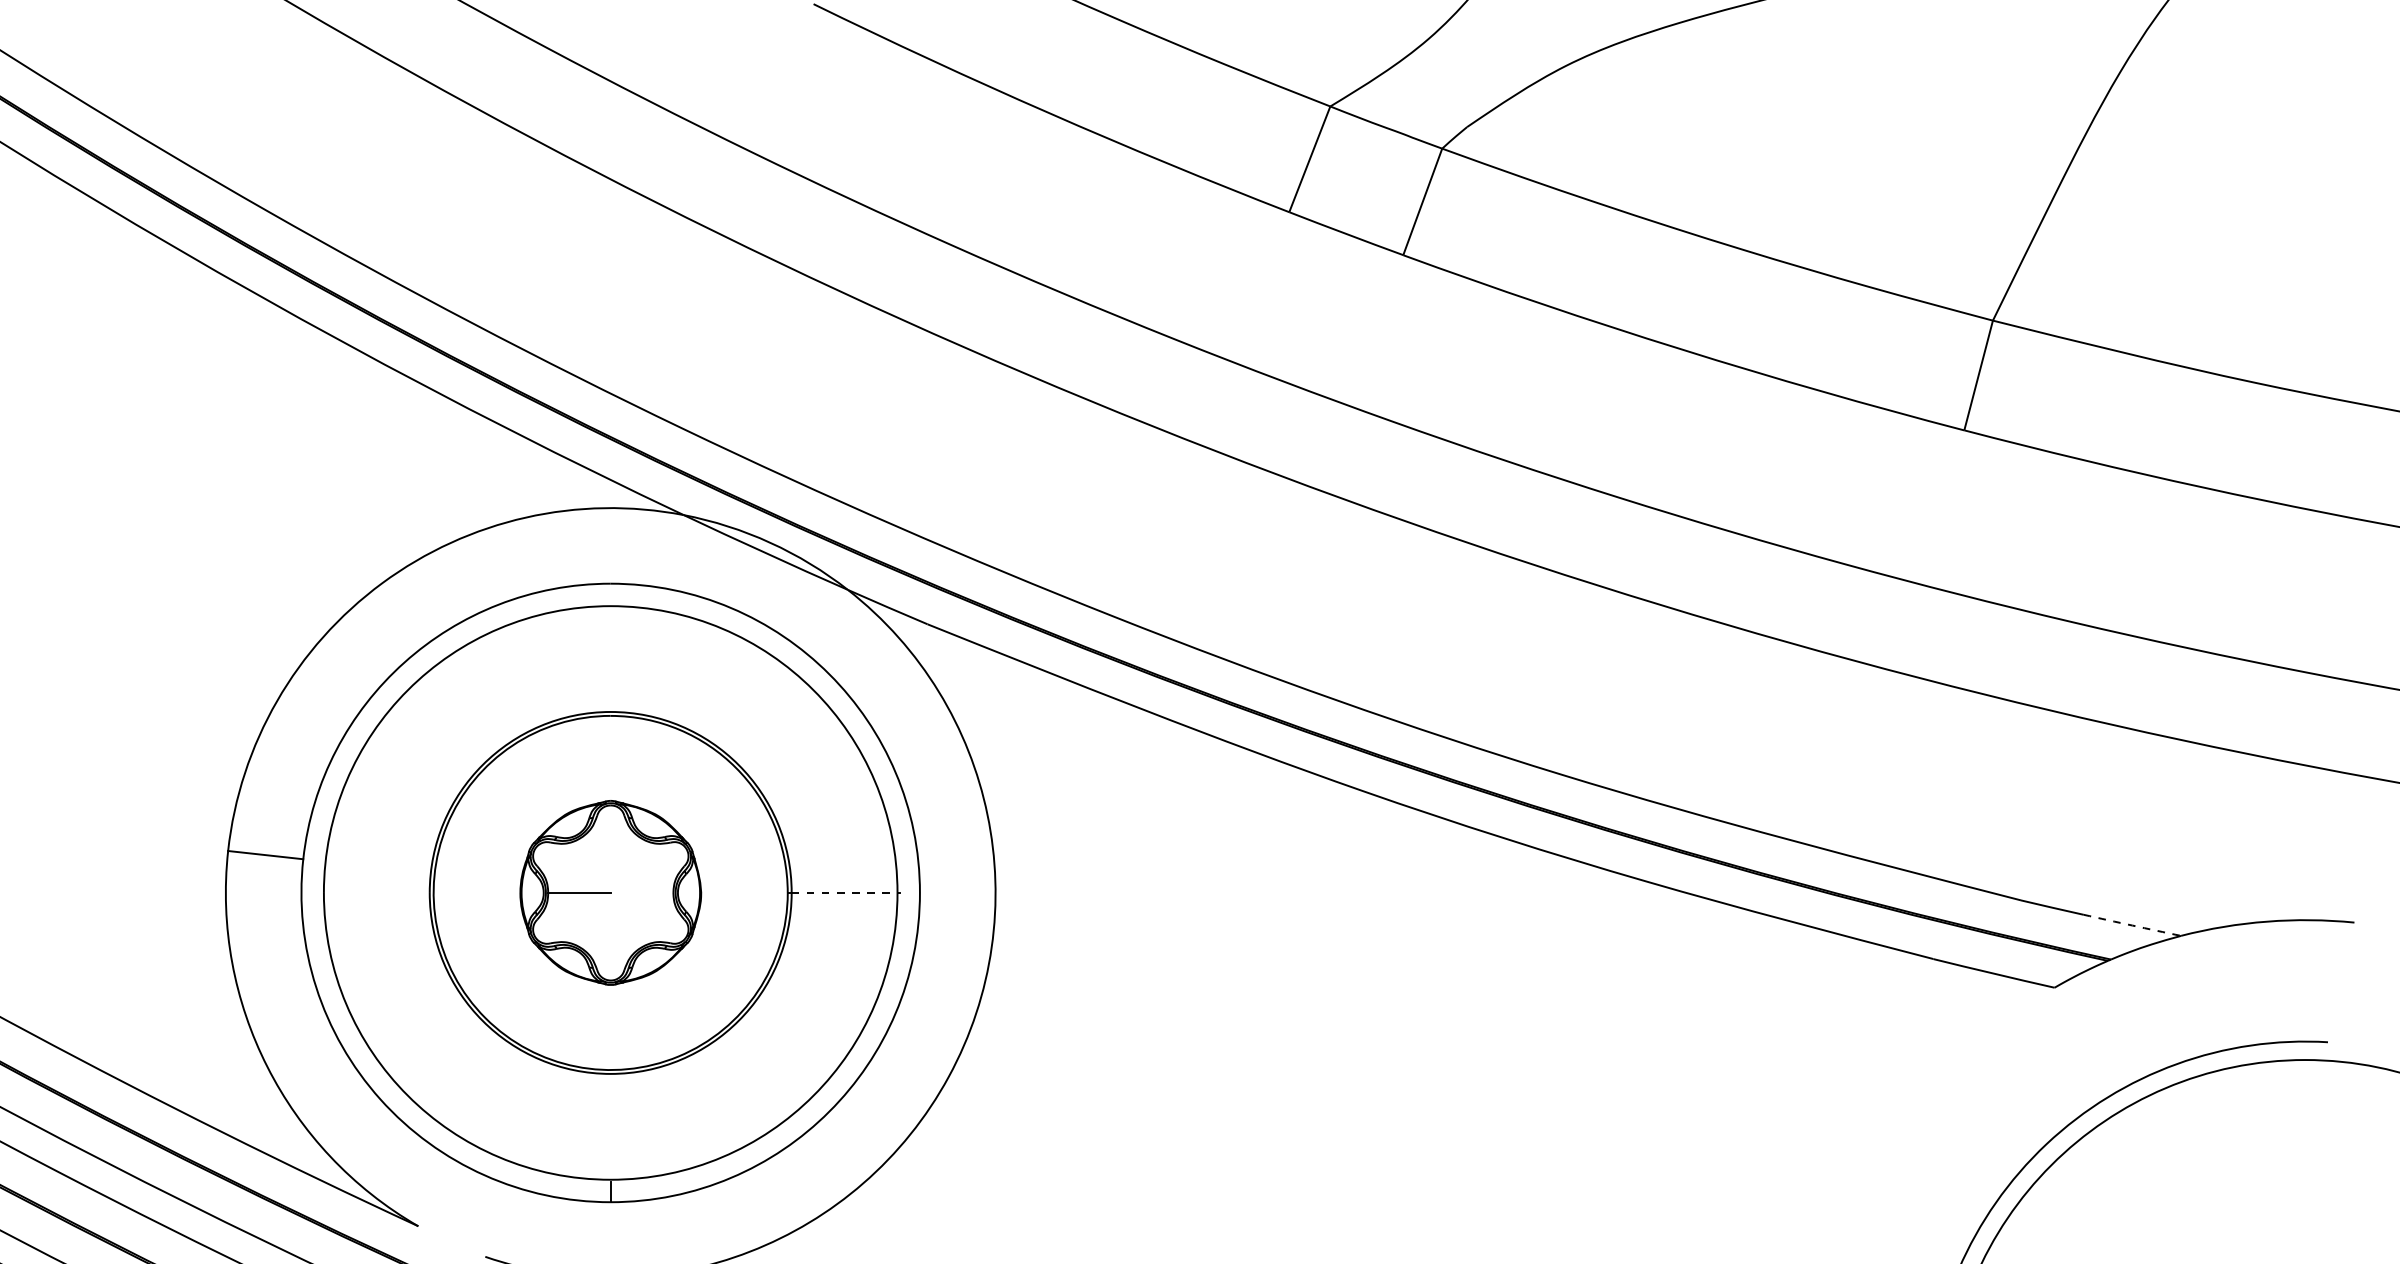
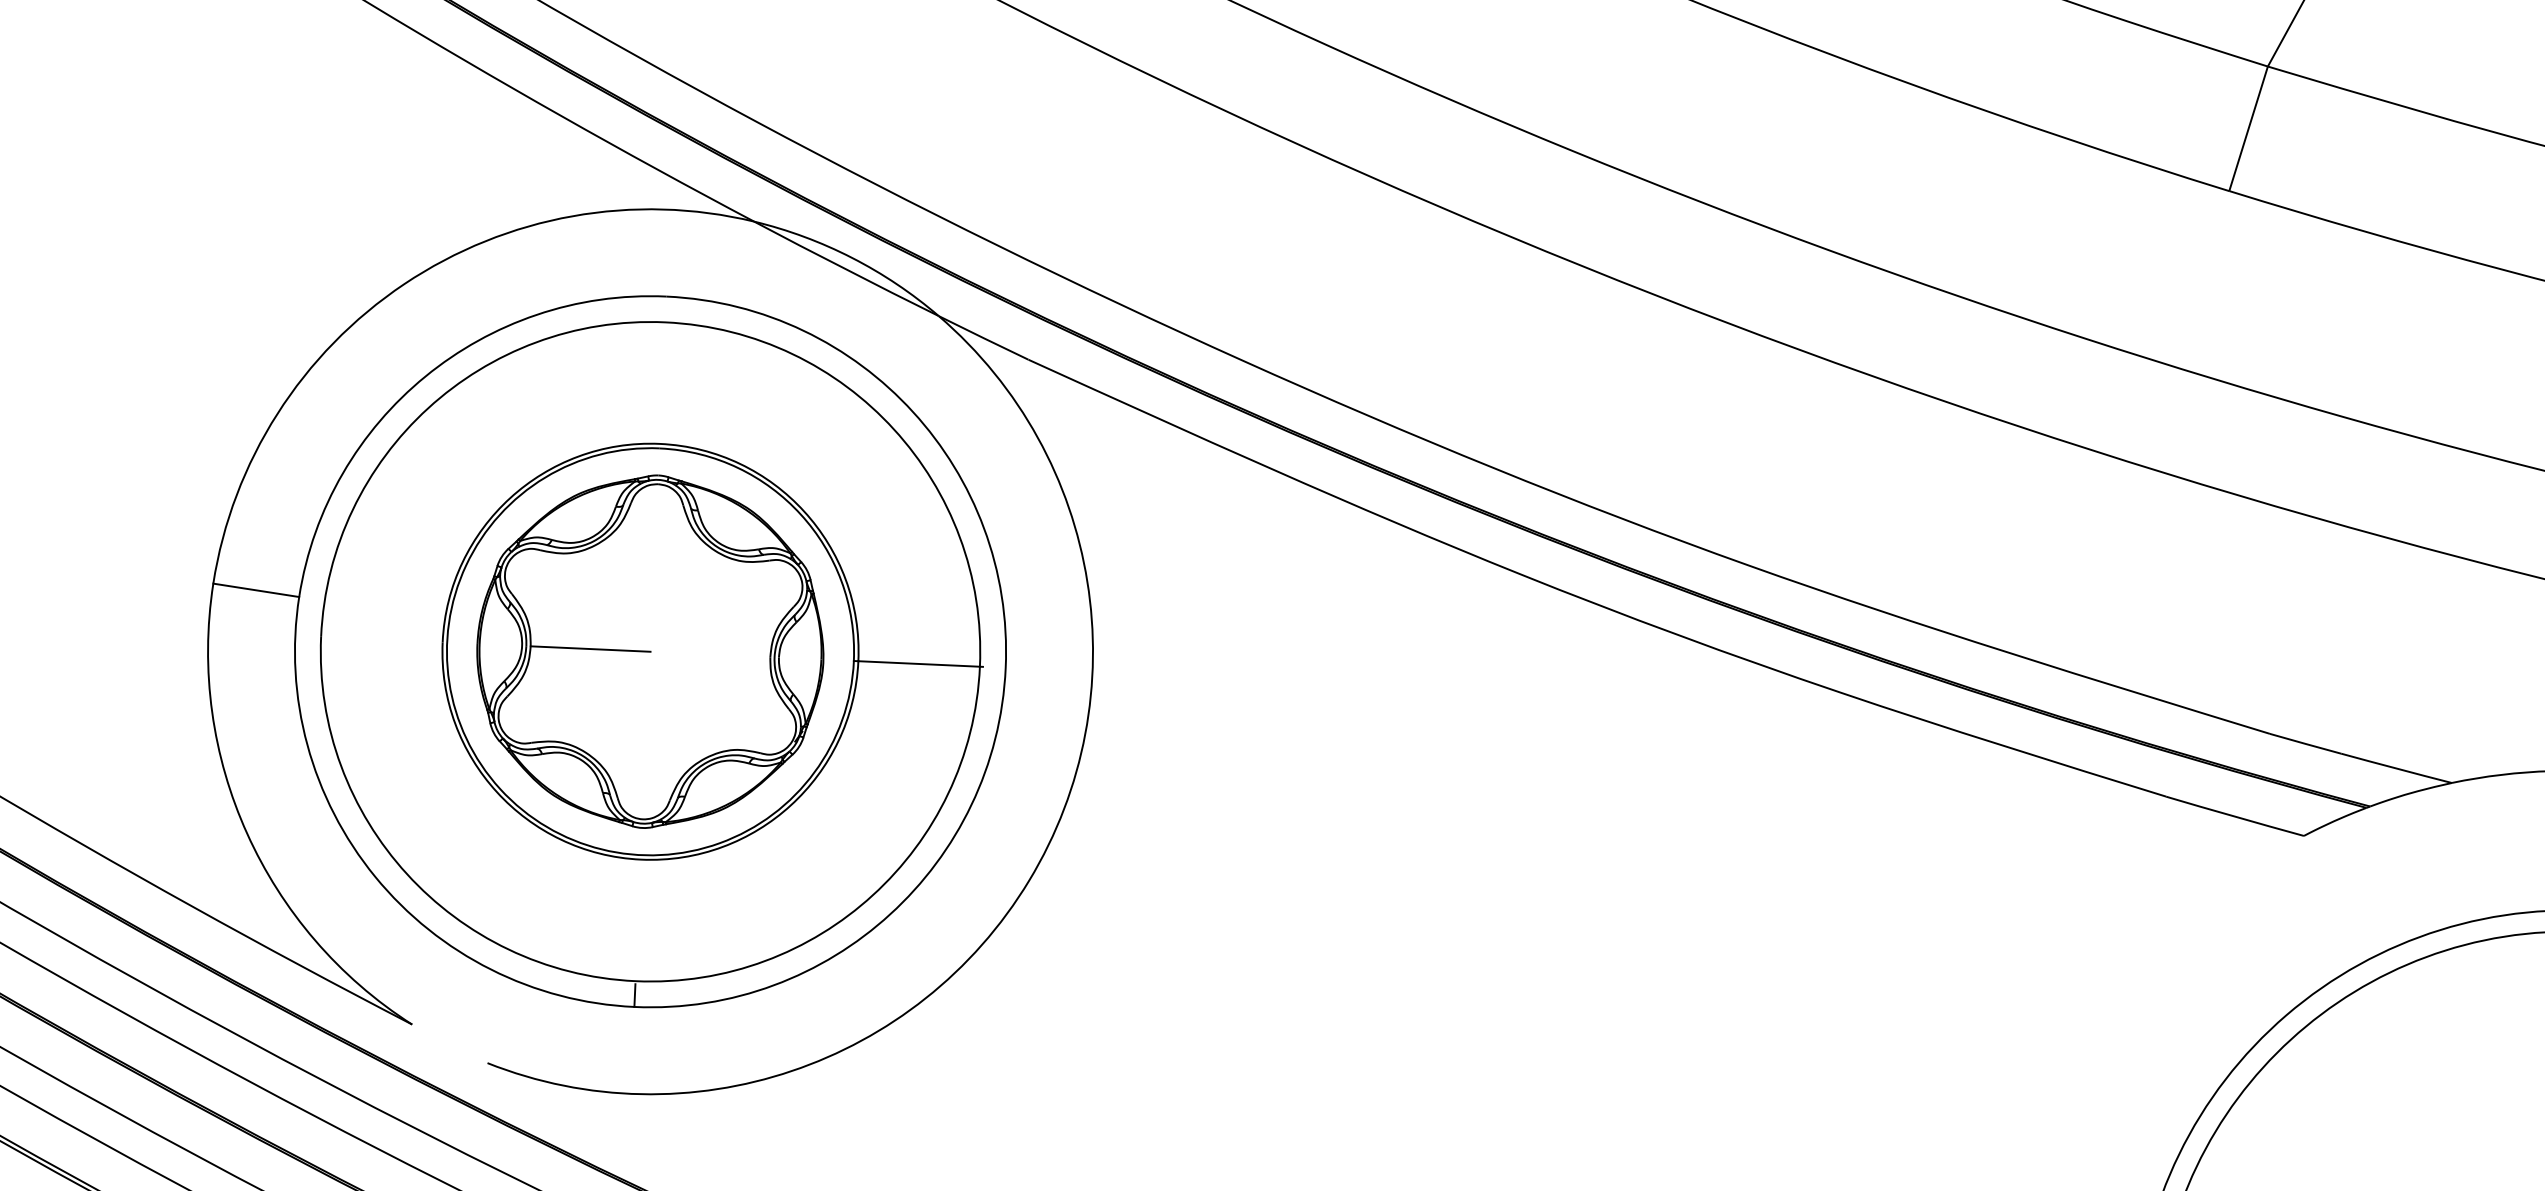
part: (610, 892) -> (650, 651), size x1.67
line: (844, 892) -> (919, 663), dashed -> solid
arc: (2132, 925) -> (2396, 768), dashed -> solid

